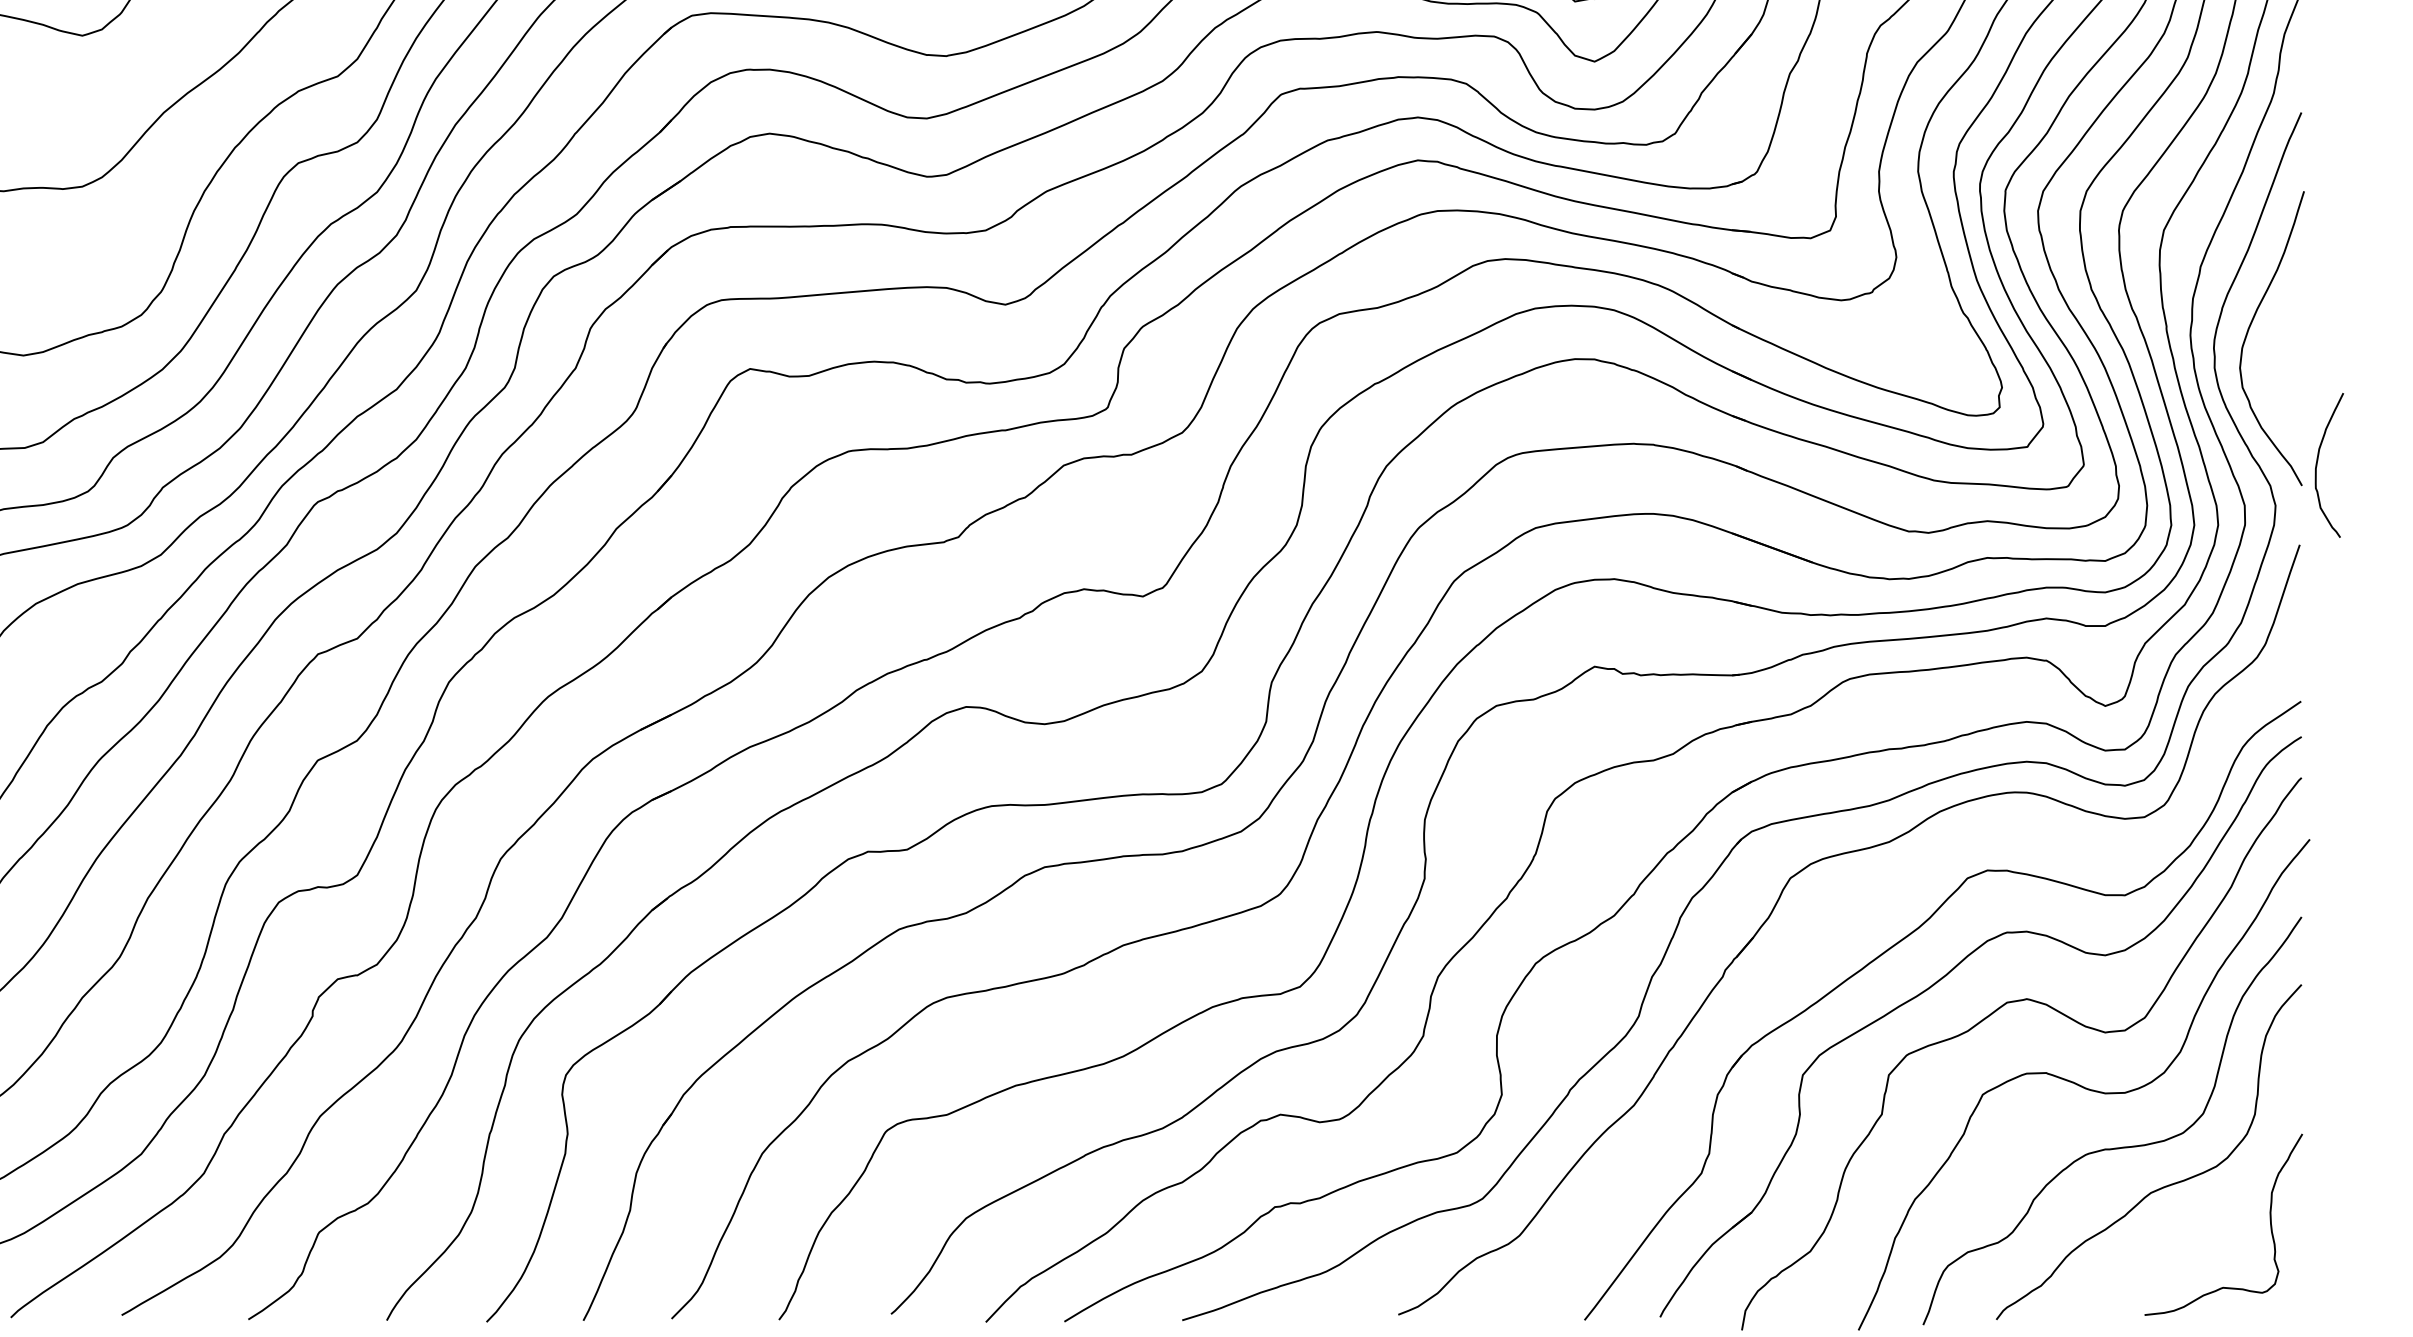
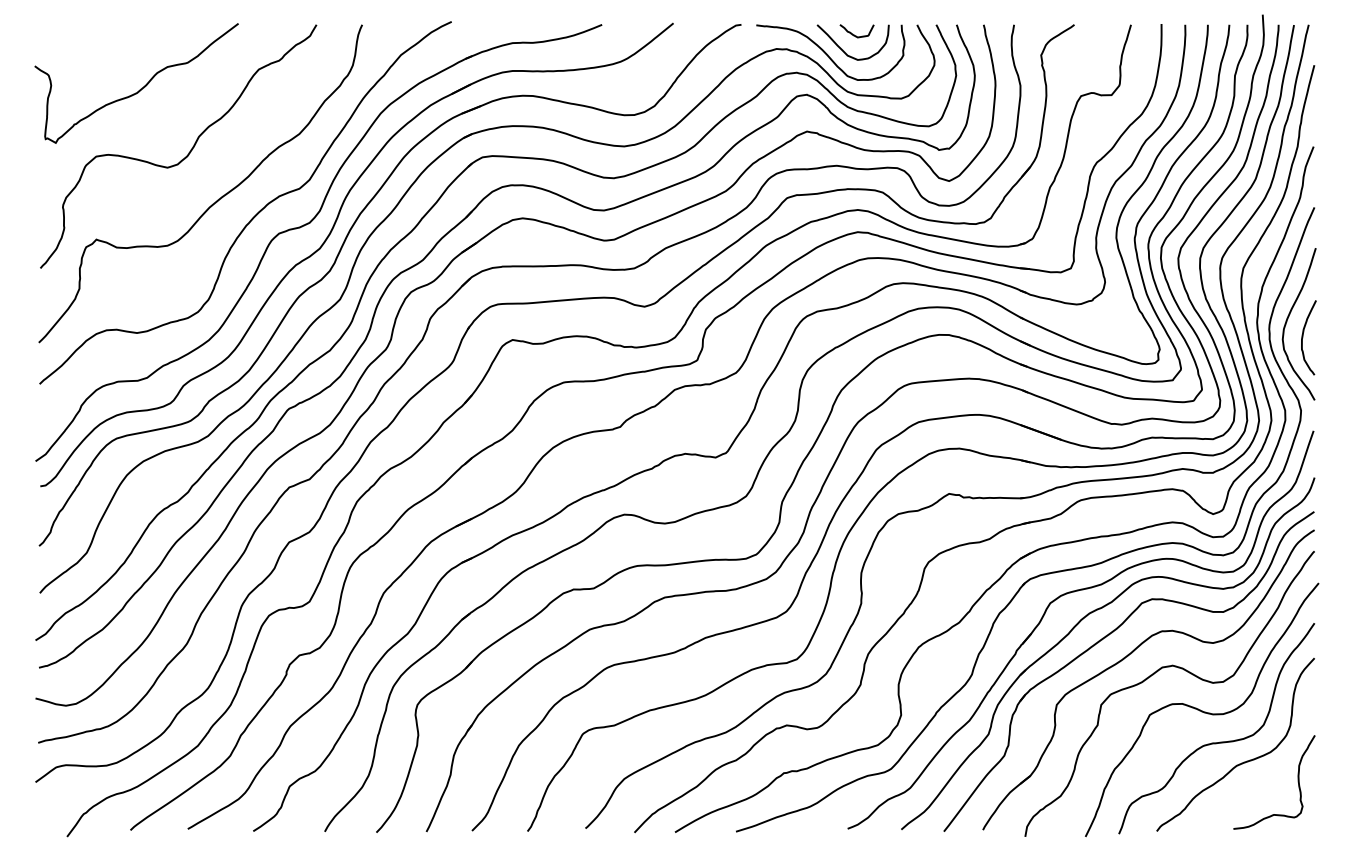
curve: (2318, 464) -> (1303, 337), moved
part: (1846, 917) -> (1079, 623), added

